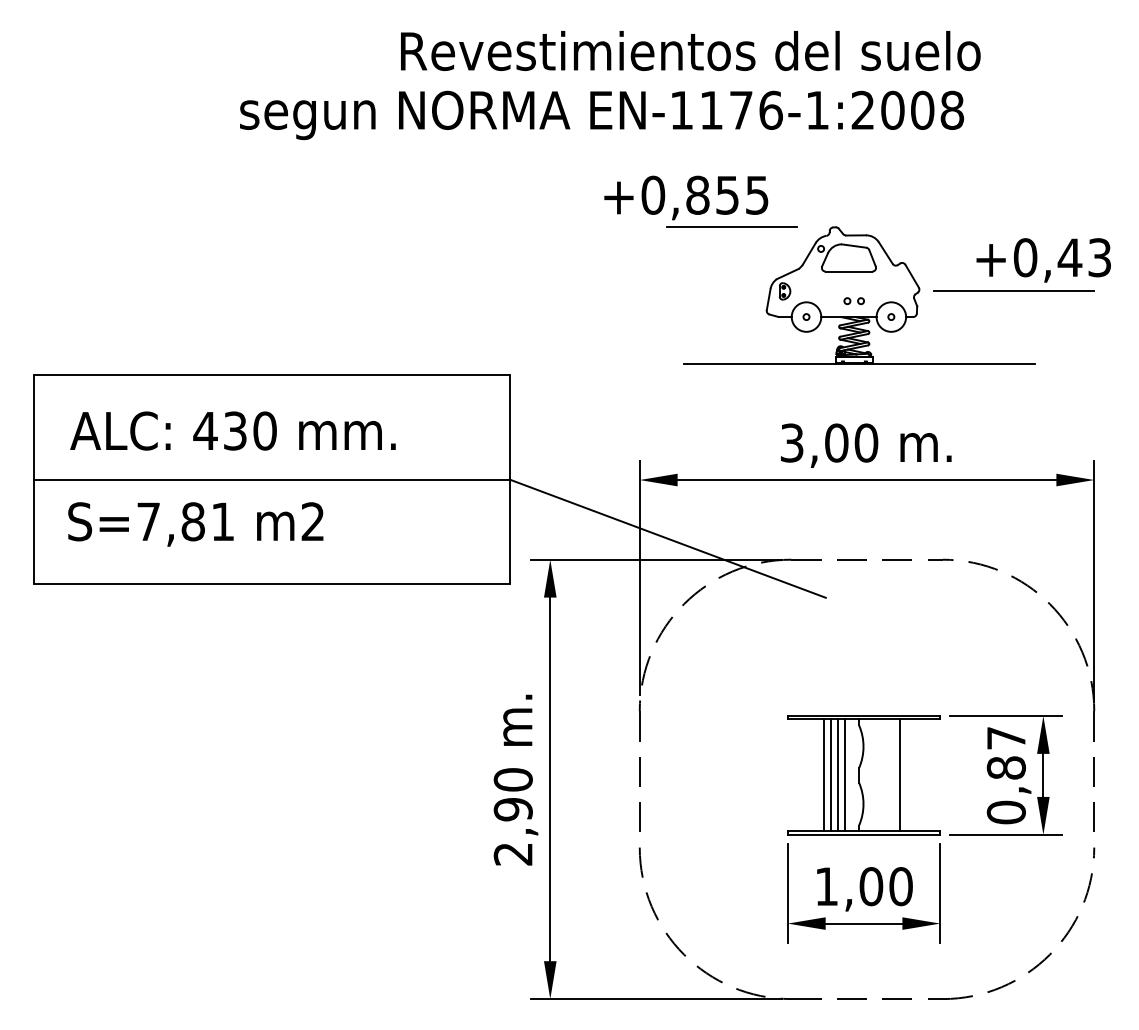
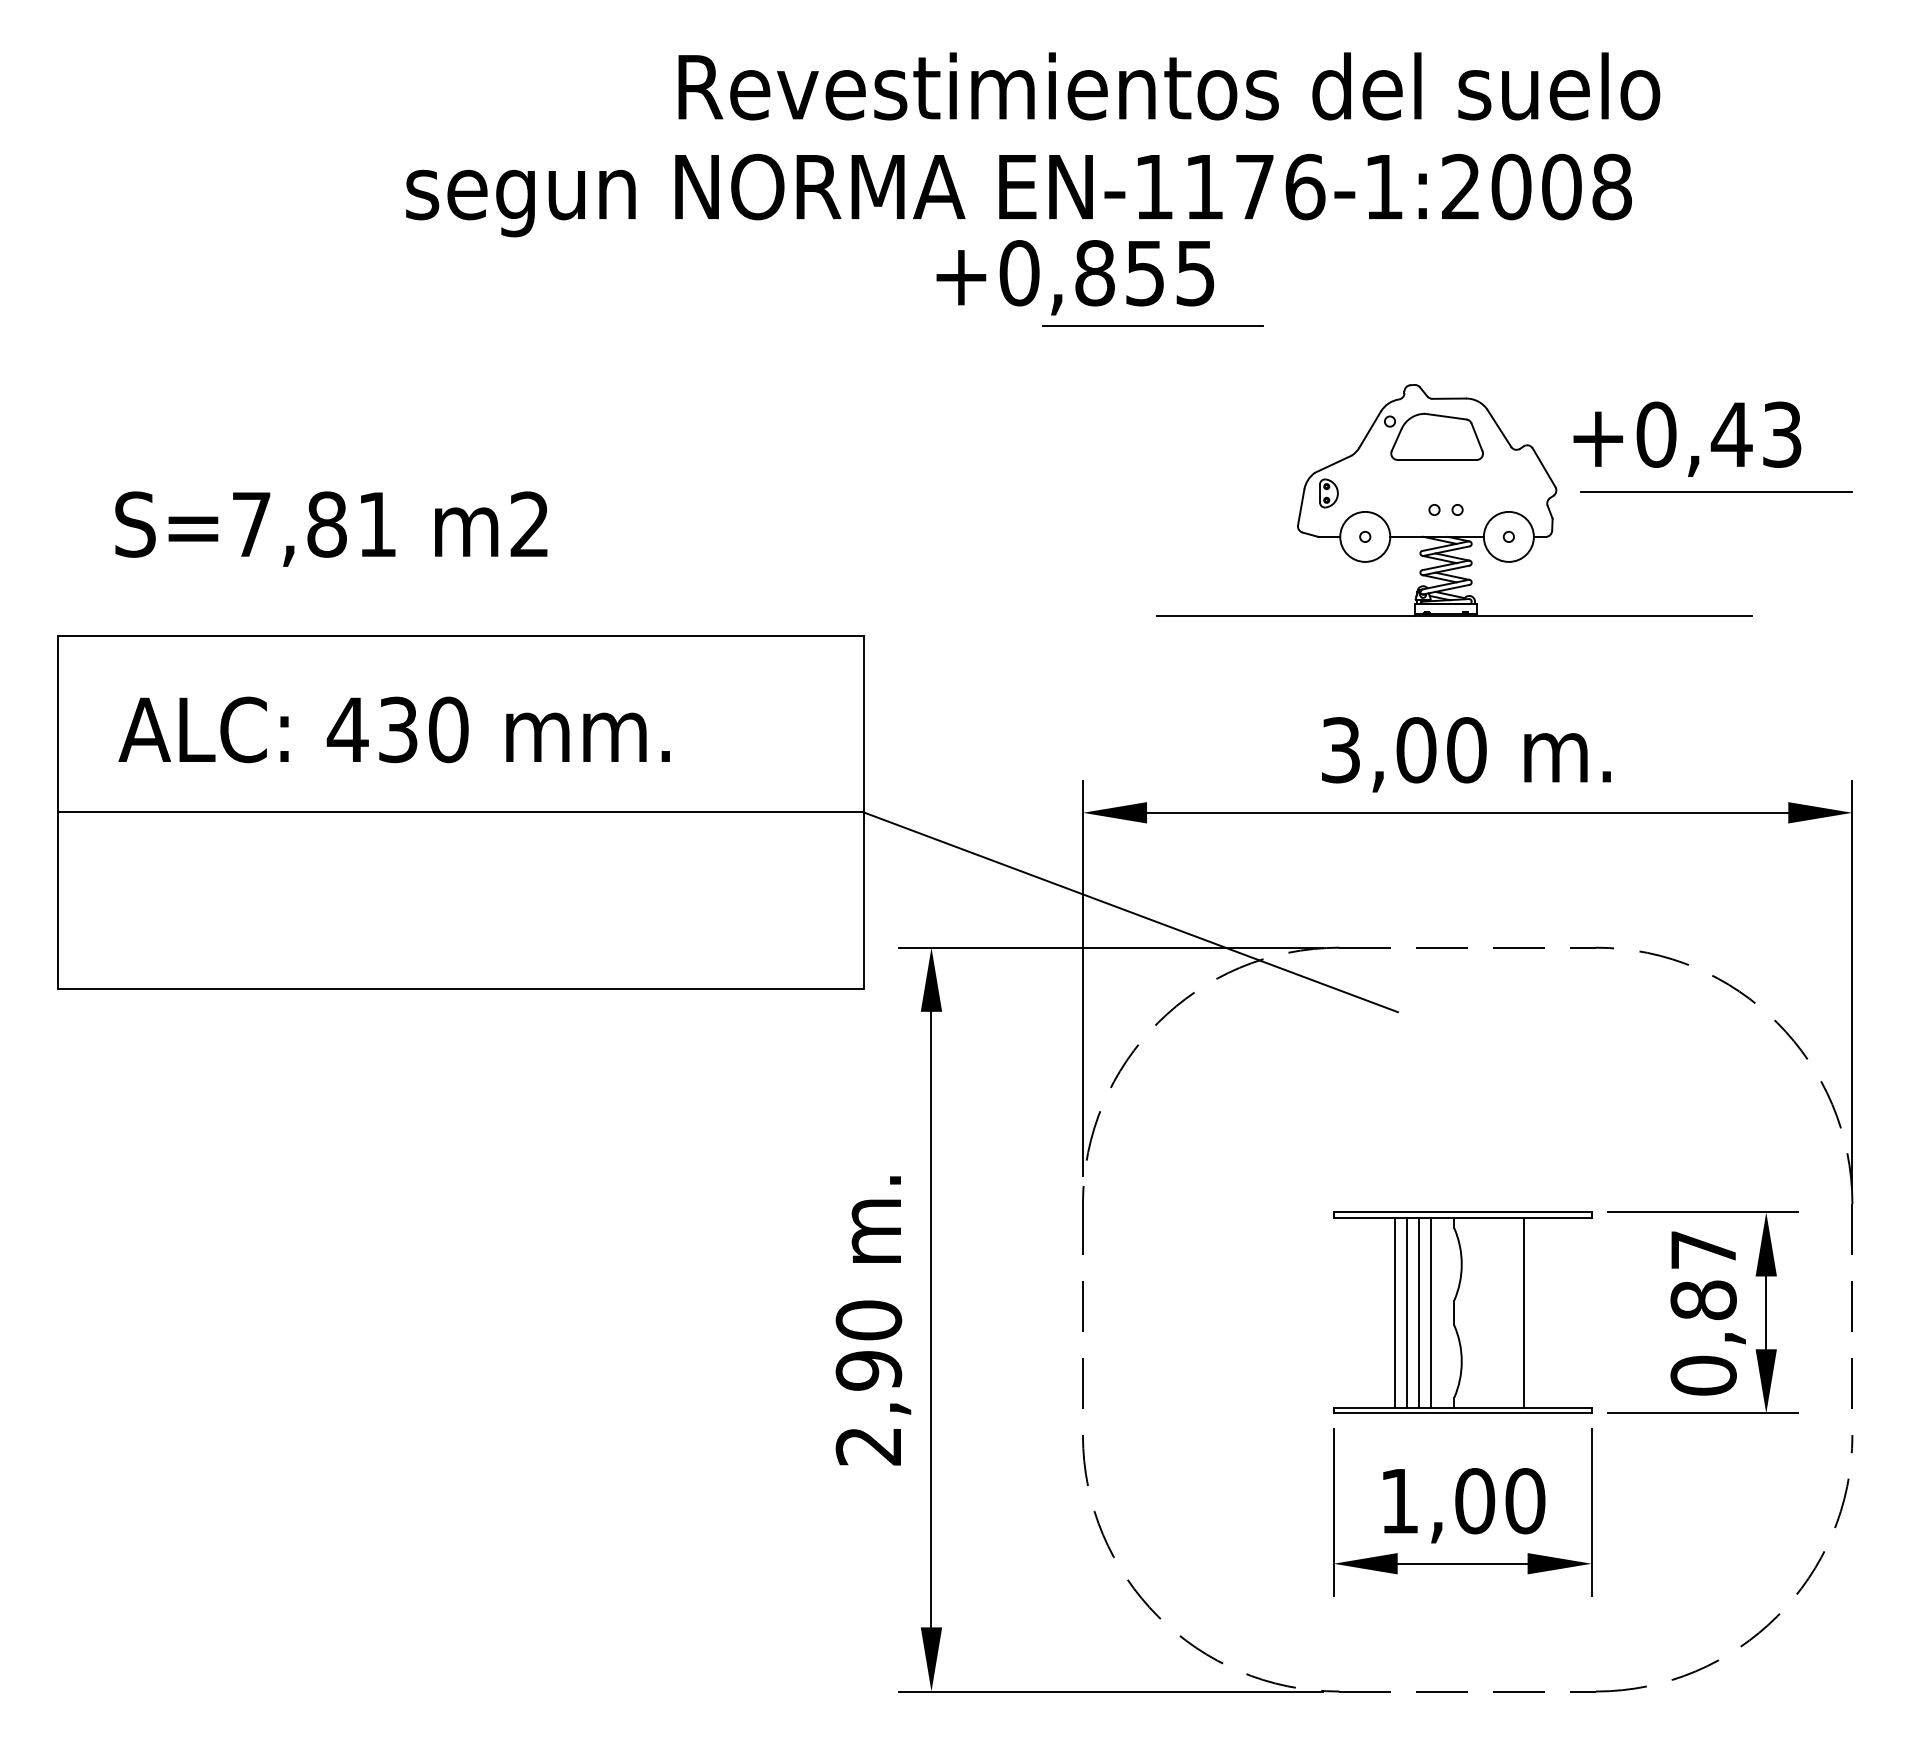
part: (700, 201) -> (1099, 283), moved
text: (1043, 260) -> (1686, 439), moved
text: (195, 524) -> (330, 529), moved

